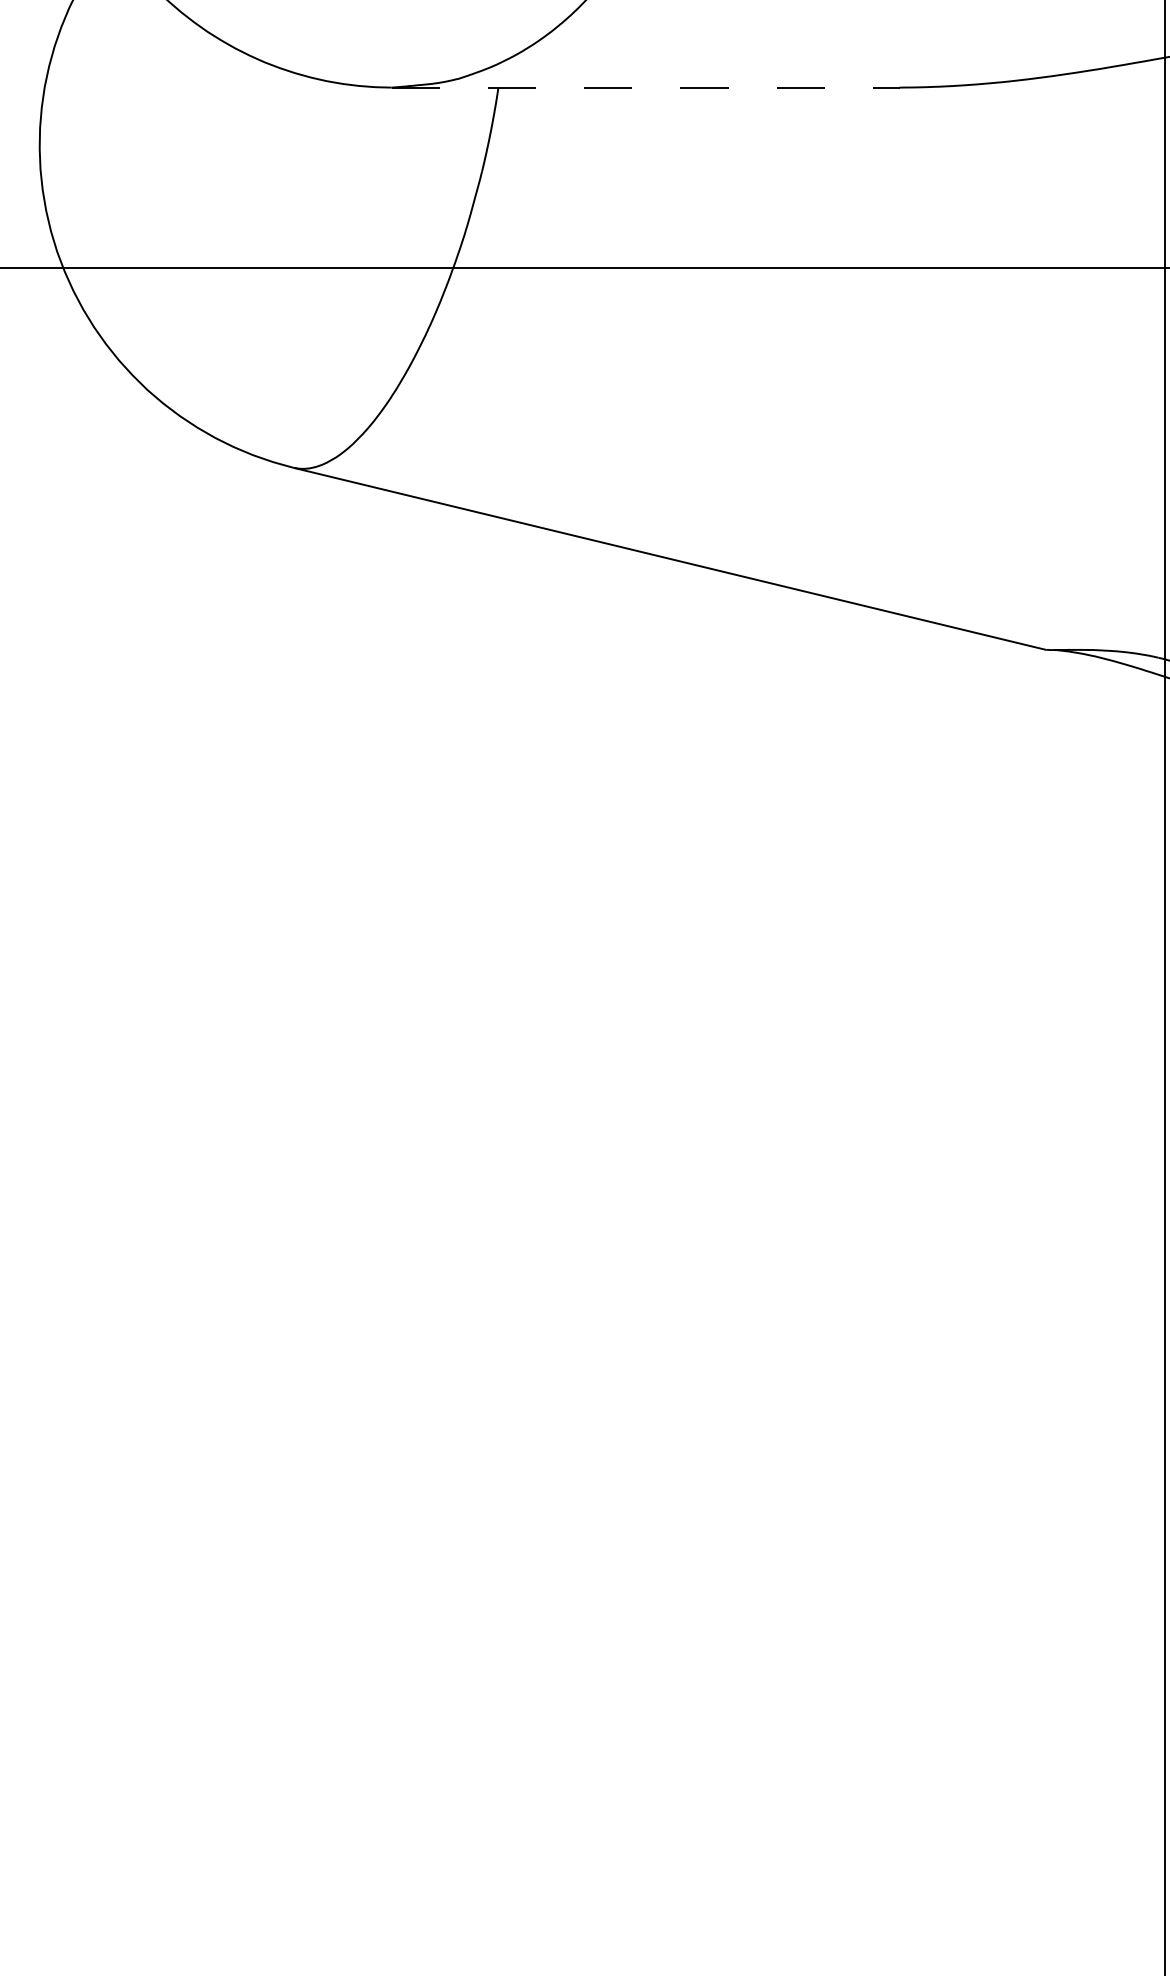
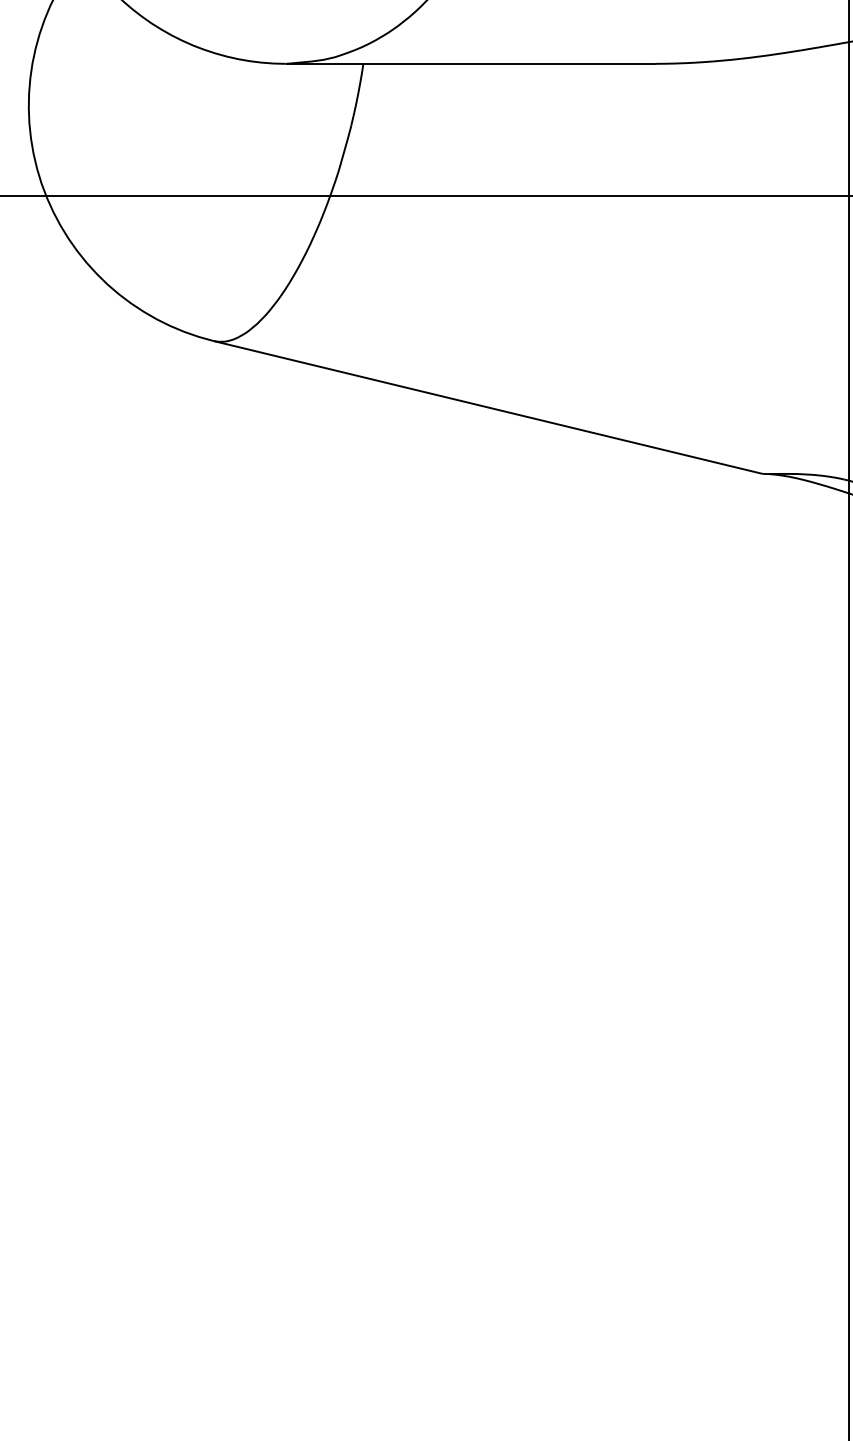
line: (646, 87) -> (471, 63), dashed -> solid

